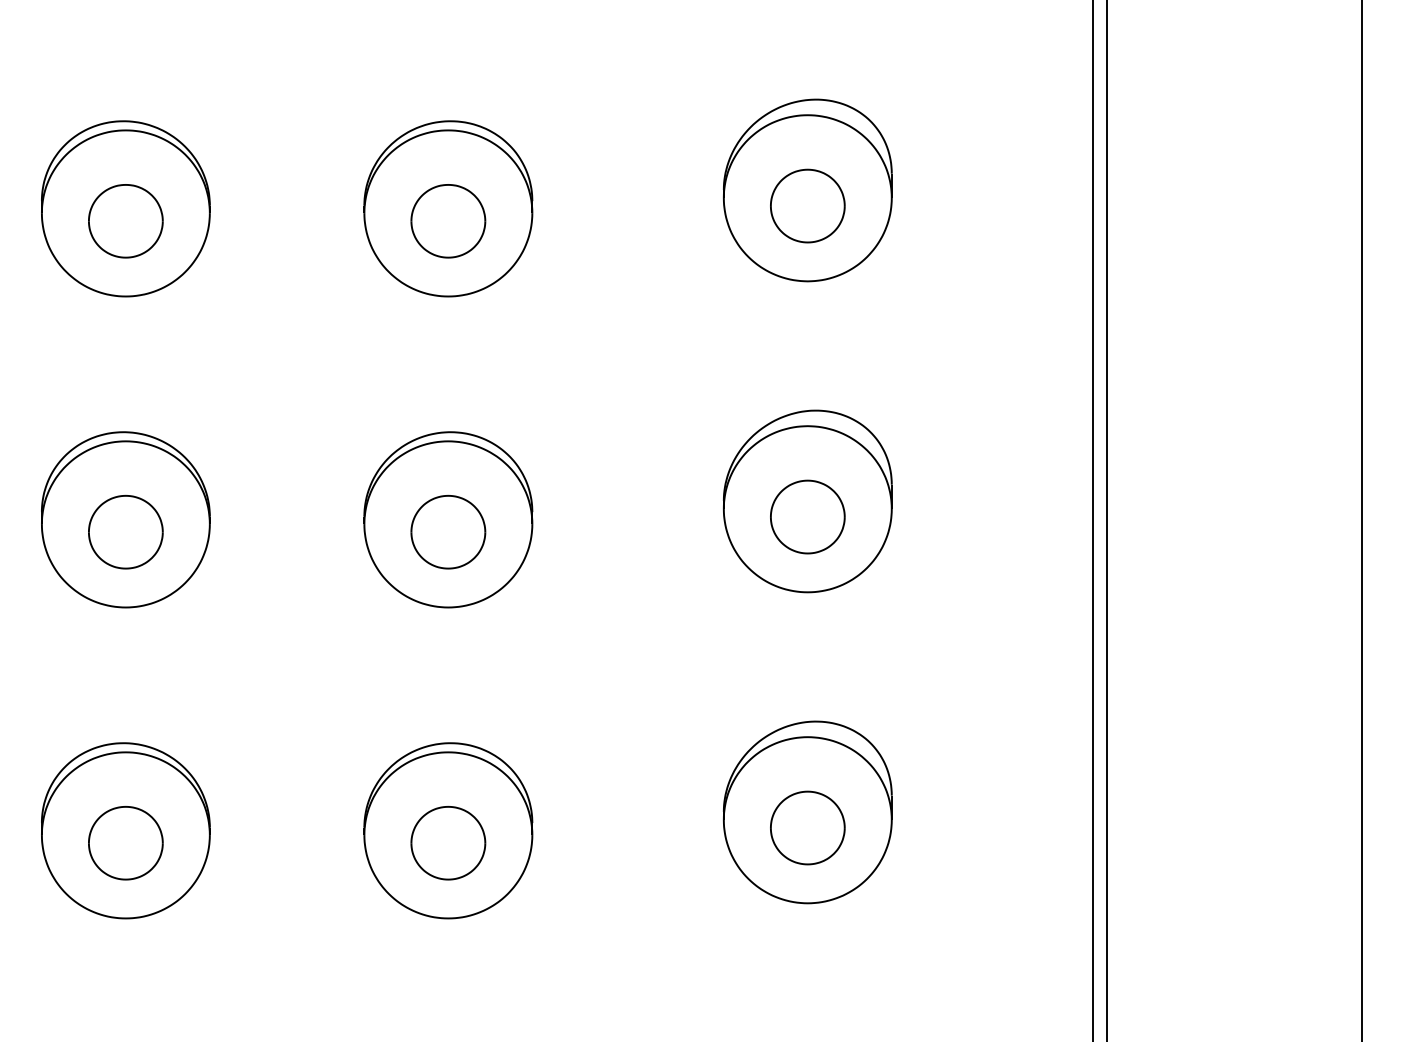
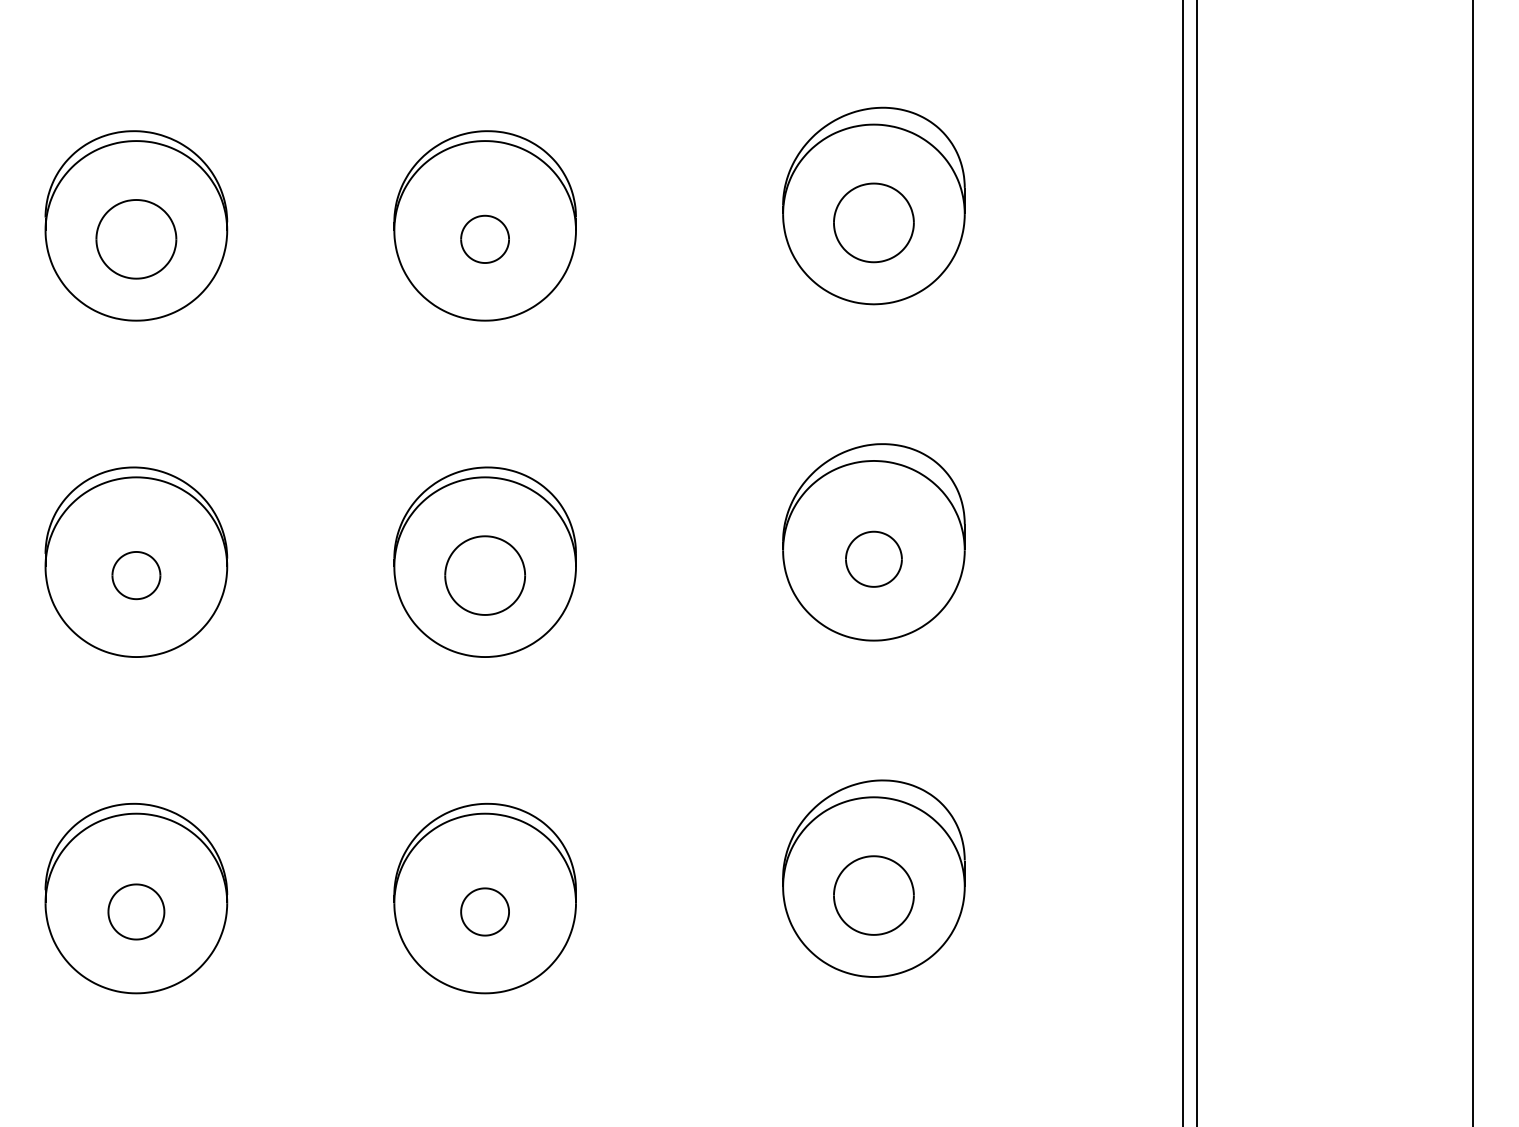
part: (447, 221) -> (484, 239), size x0.6
part: (807, 517) -> (873, 559), size x0.7
part: (125, 532) -> (136, 575), size x0.6
part: (125, 842) -> (136, 911), size x0.7
part: (447, 842) -> (484, 911), size x0.6

